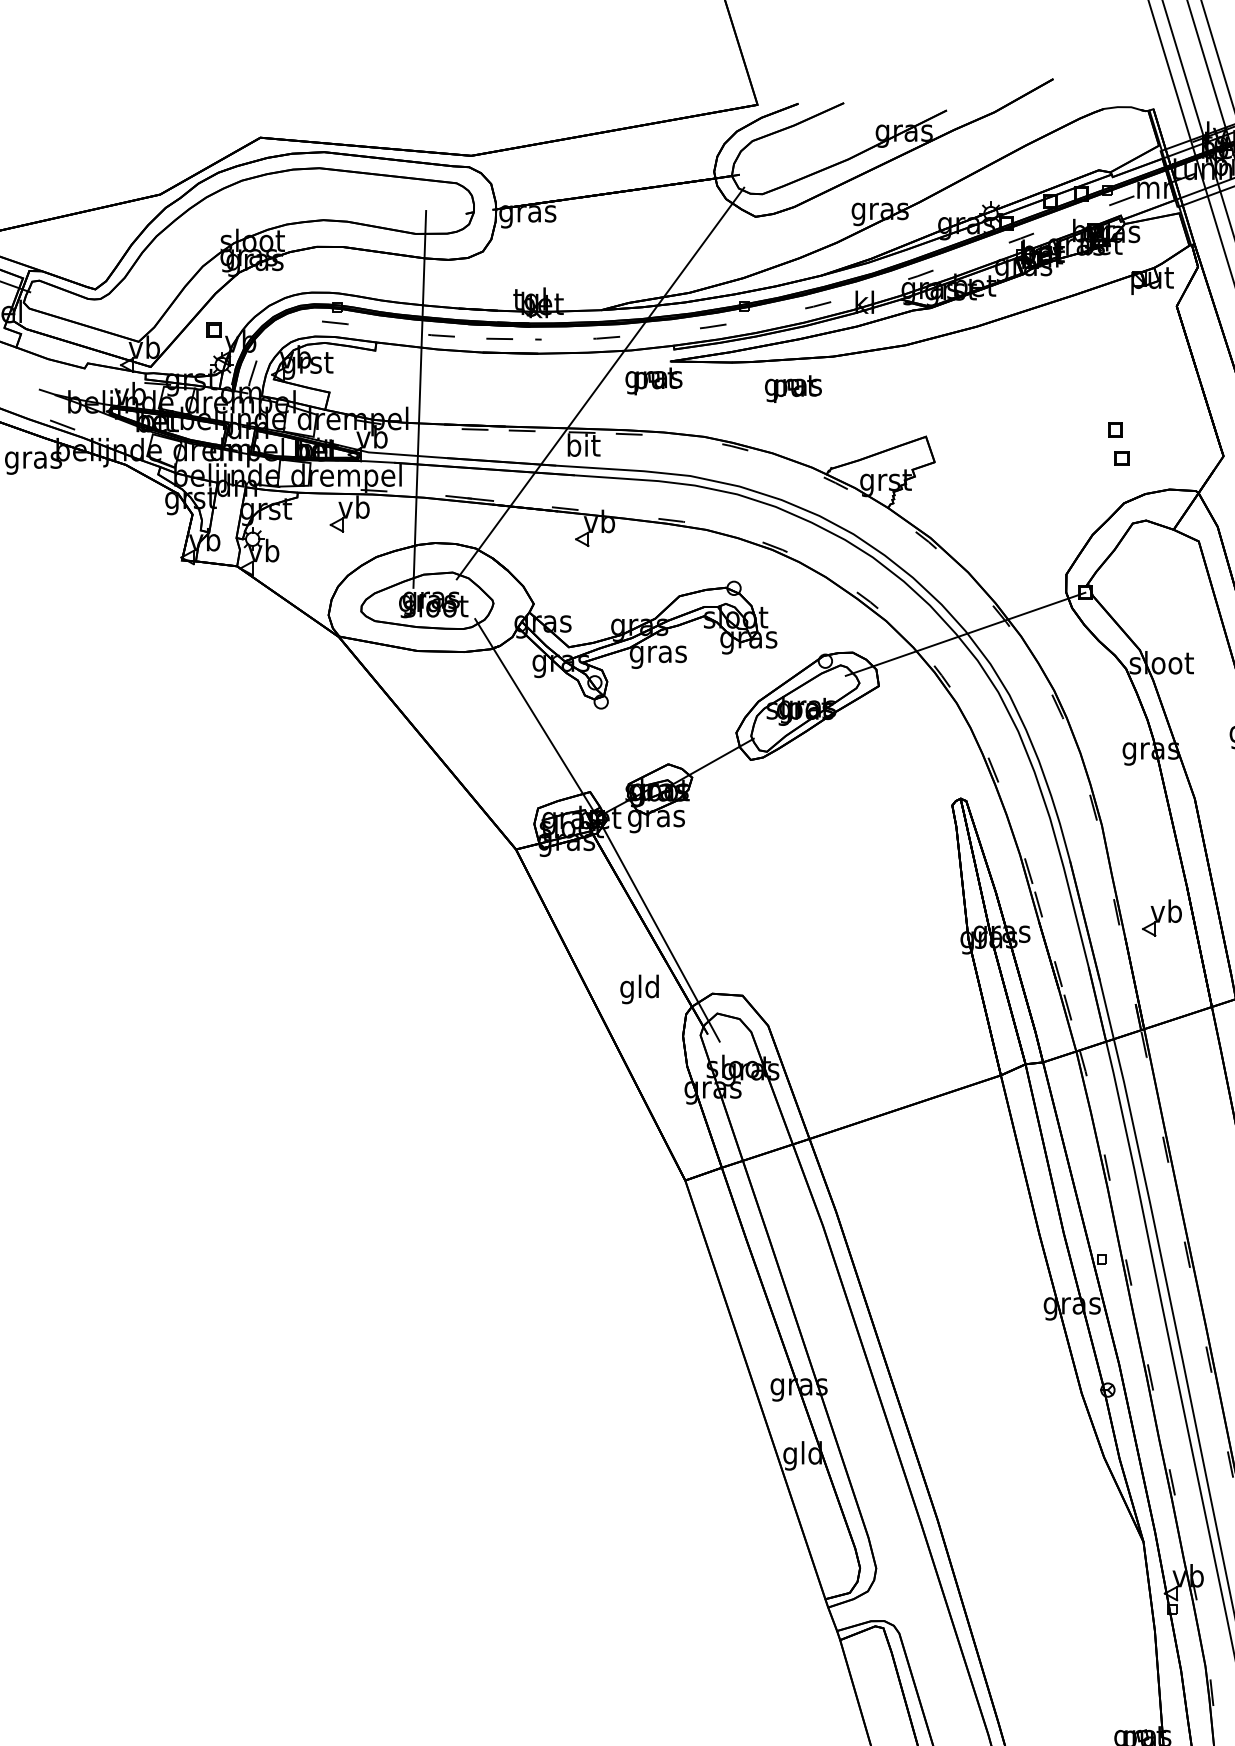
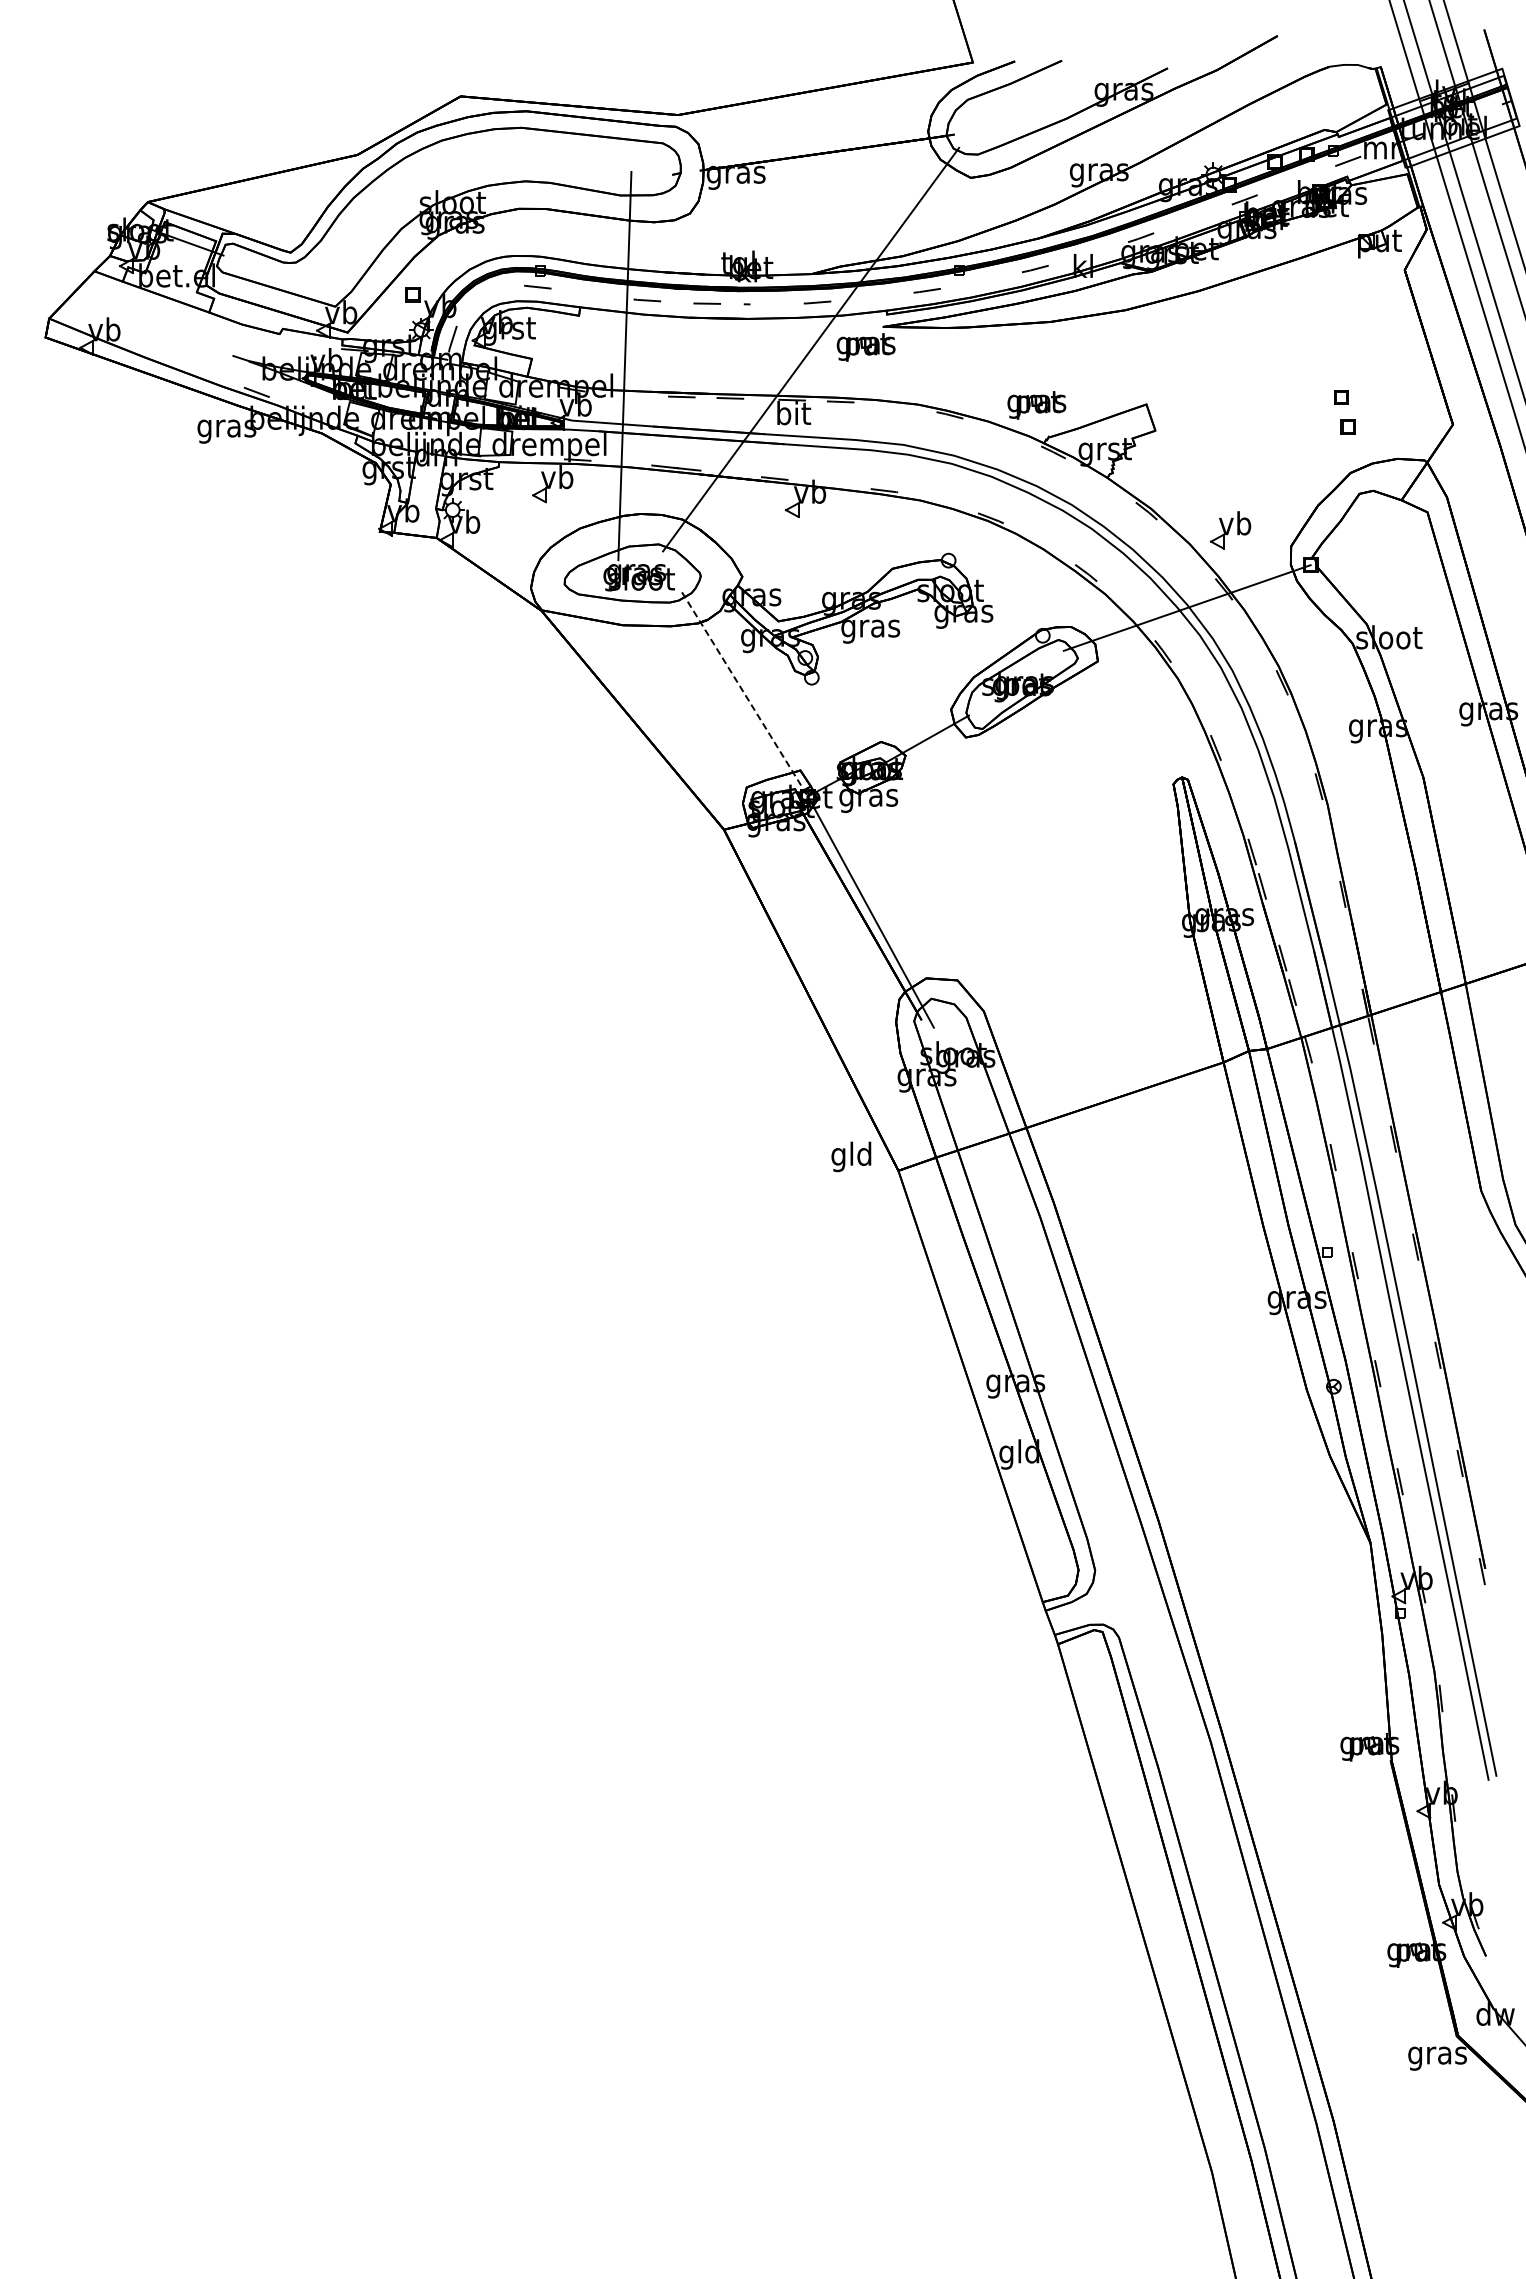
part: (793, 389) -> (1036, 405), moved
line: (535, 718) -> (744, 694), solid -> dashed
part: (1161, 918) -> (1230, 530), moved
text: (639, 989) -> (851, 1156), moved

